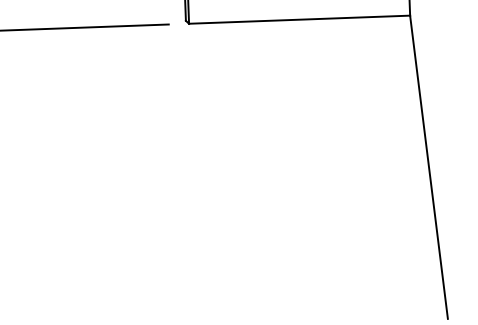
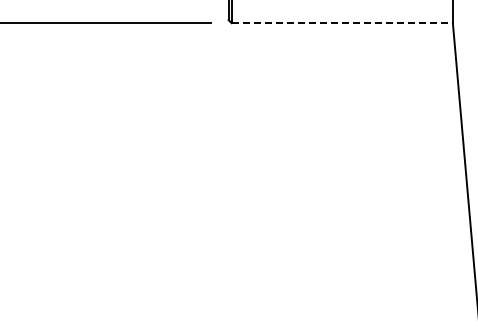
line: (299, 20) -> (342, 23), solid -> dashed

